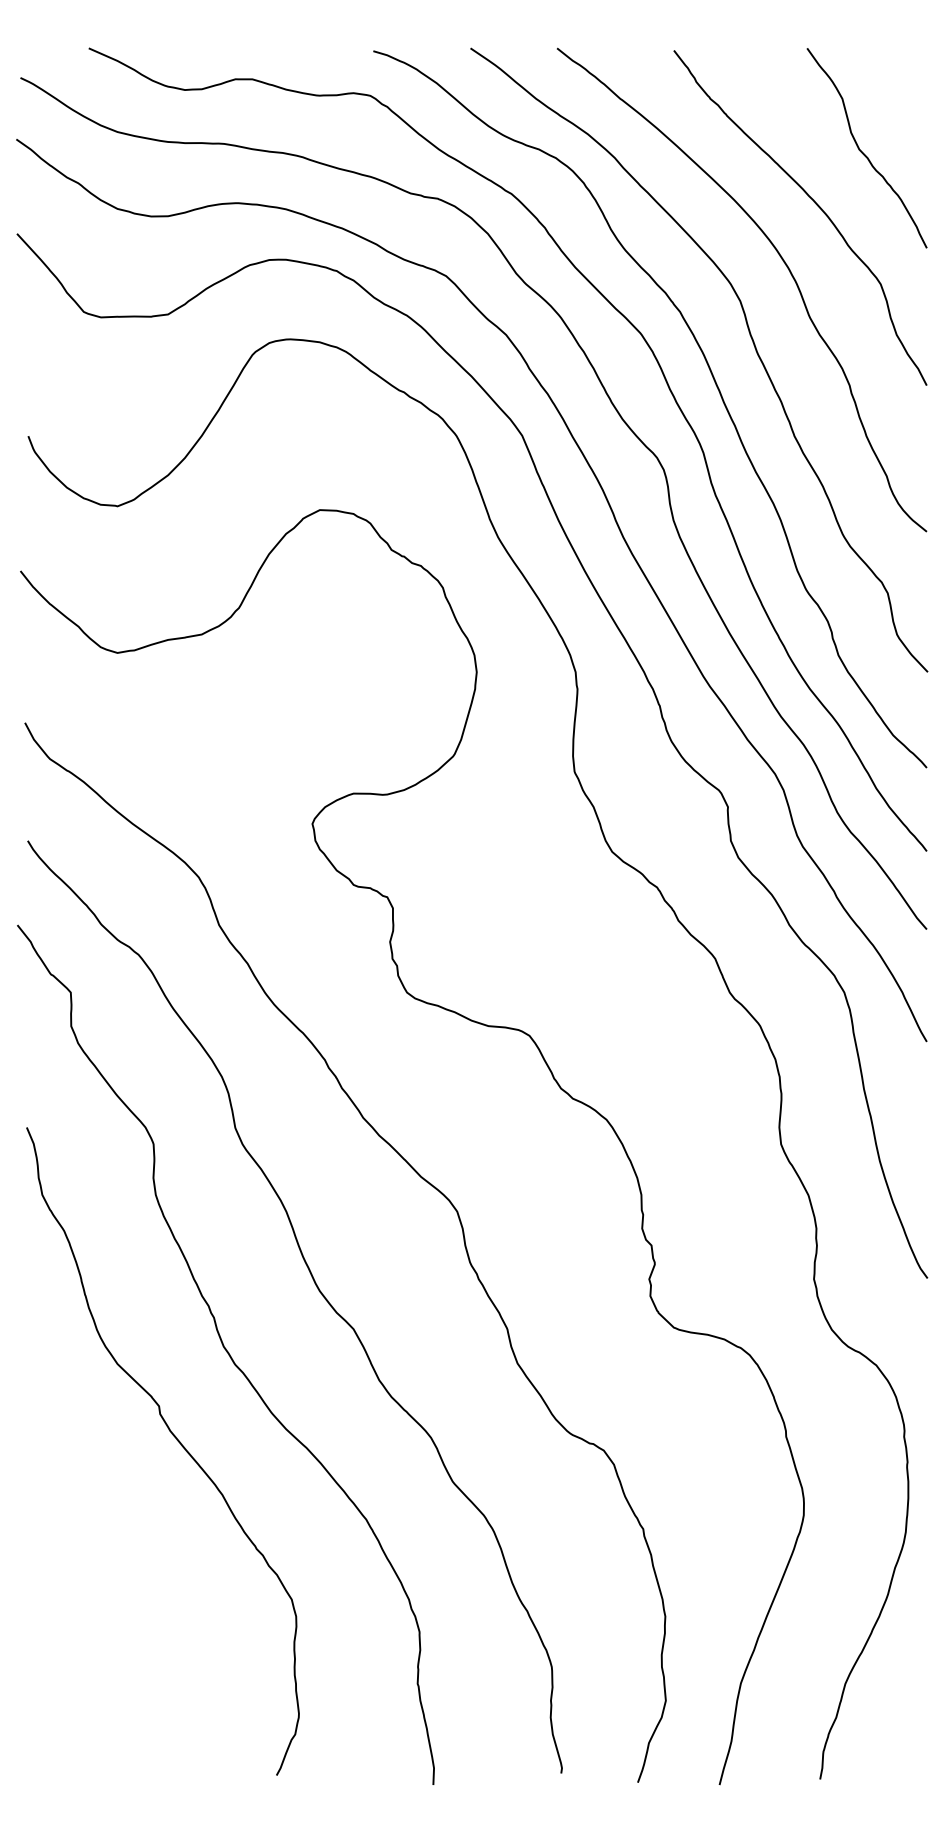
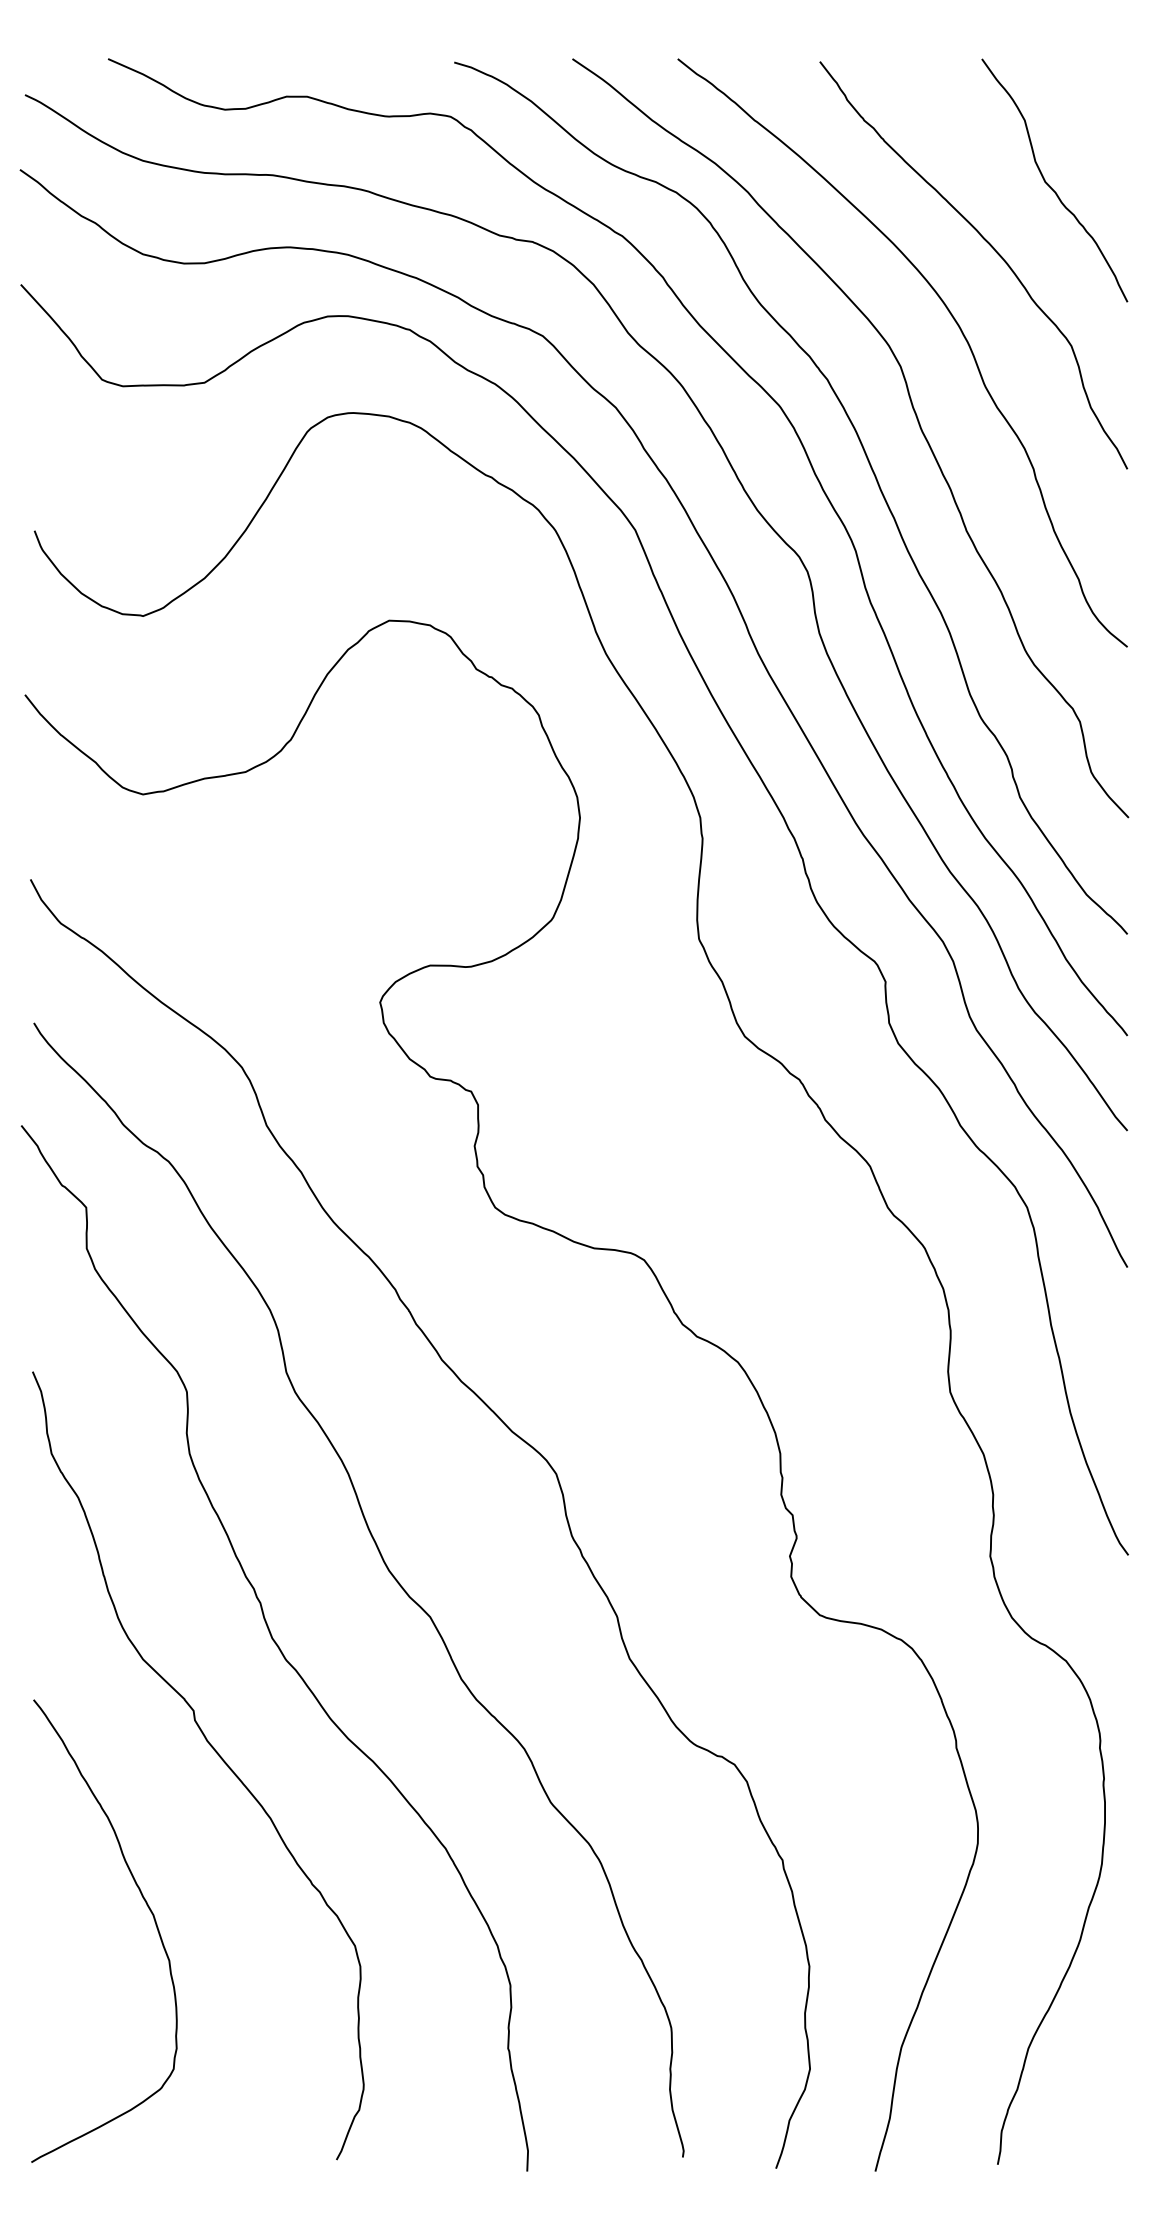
curve: (120, 1566) -> (146, 1905), added

